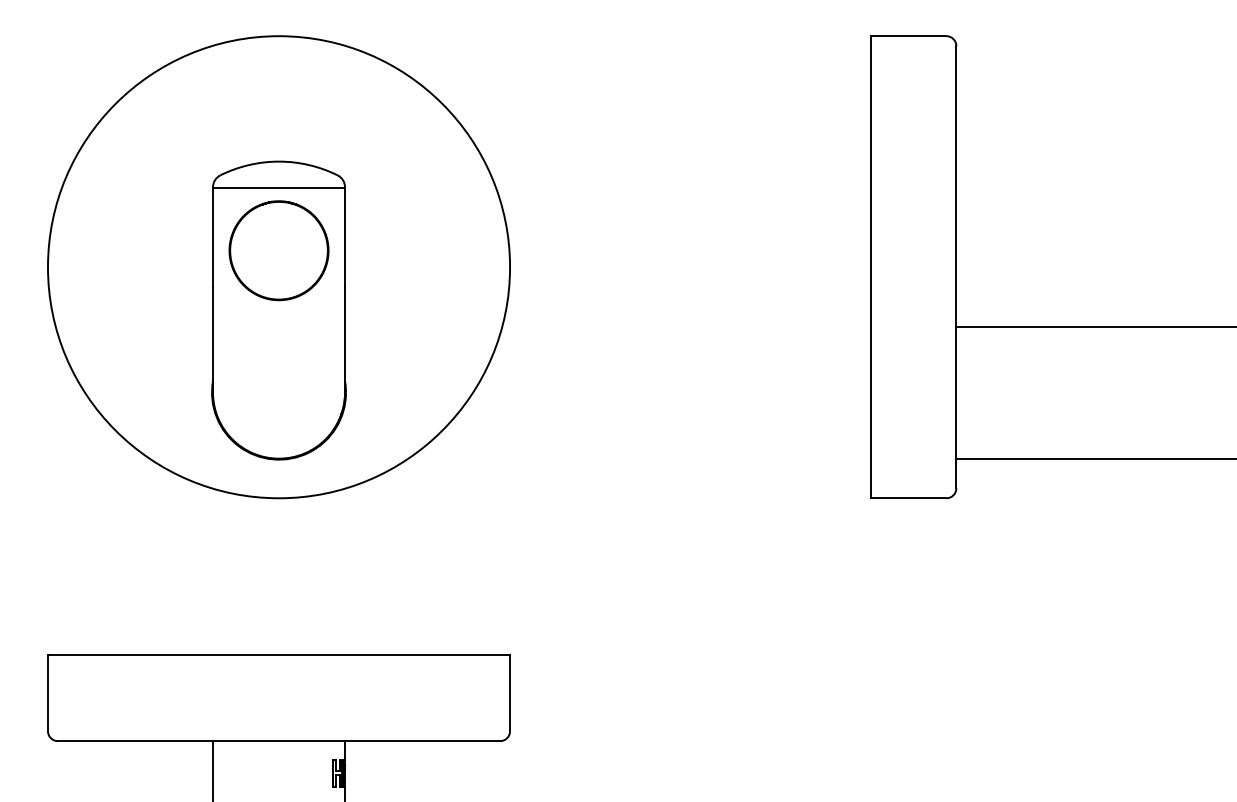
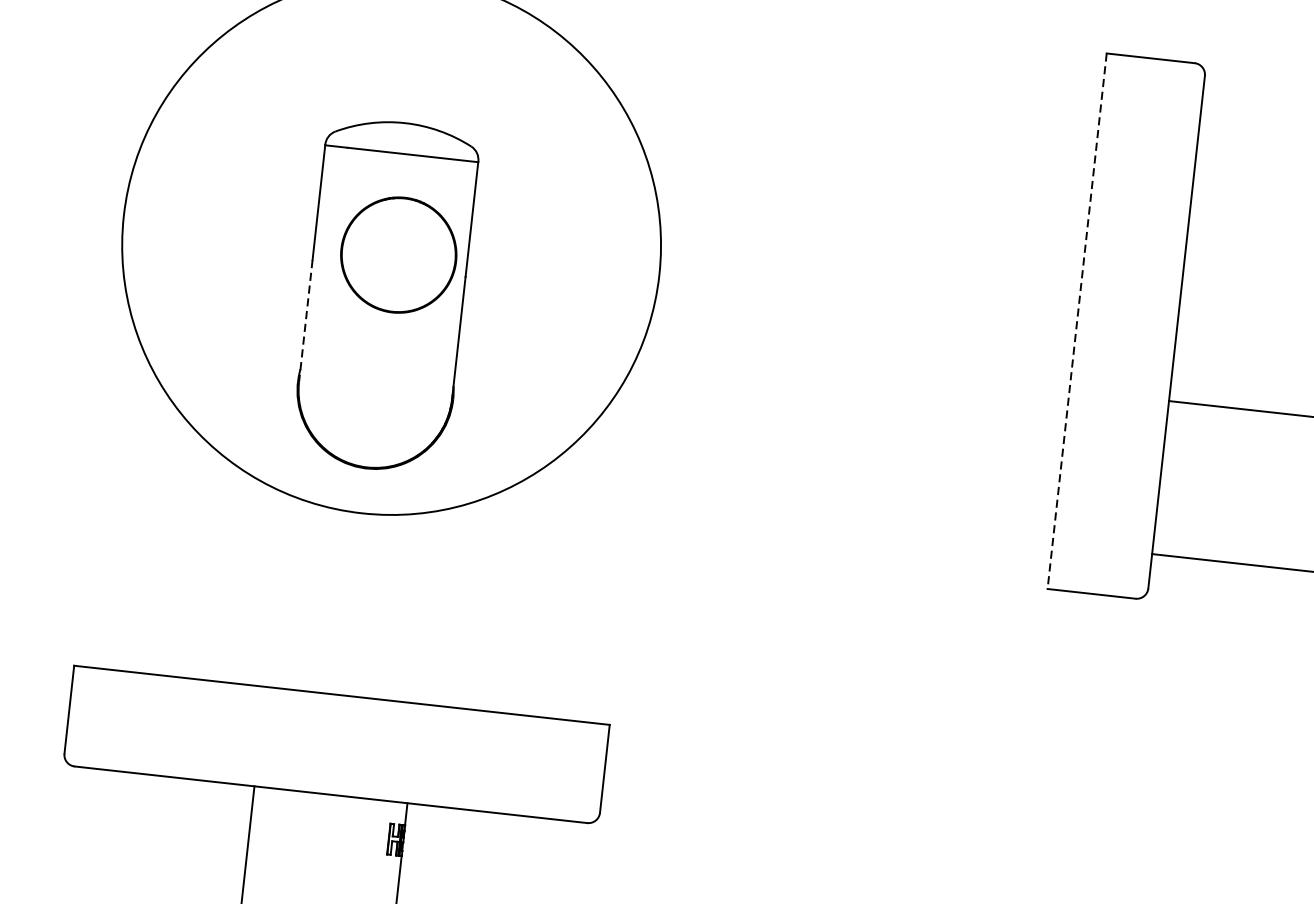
part: (278, 250) -> (398, 254), moved
line: (870, 267) -> (1077, 321), solid -> dashed
line: (213, 339) -> (306, 320), solid -> dashed

